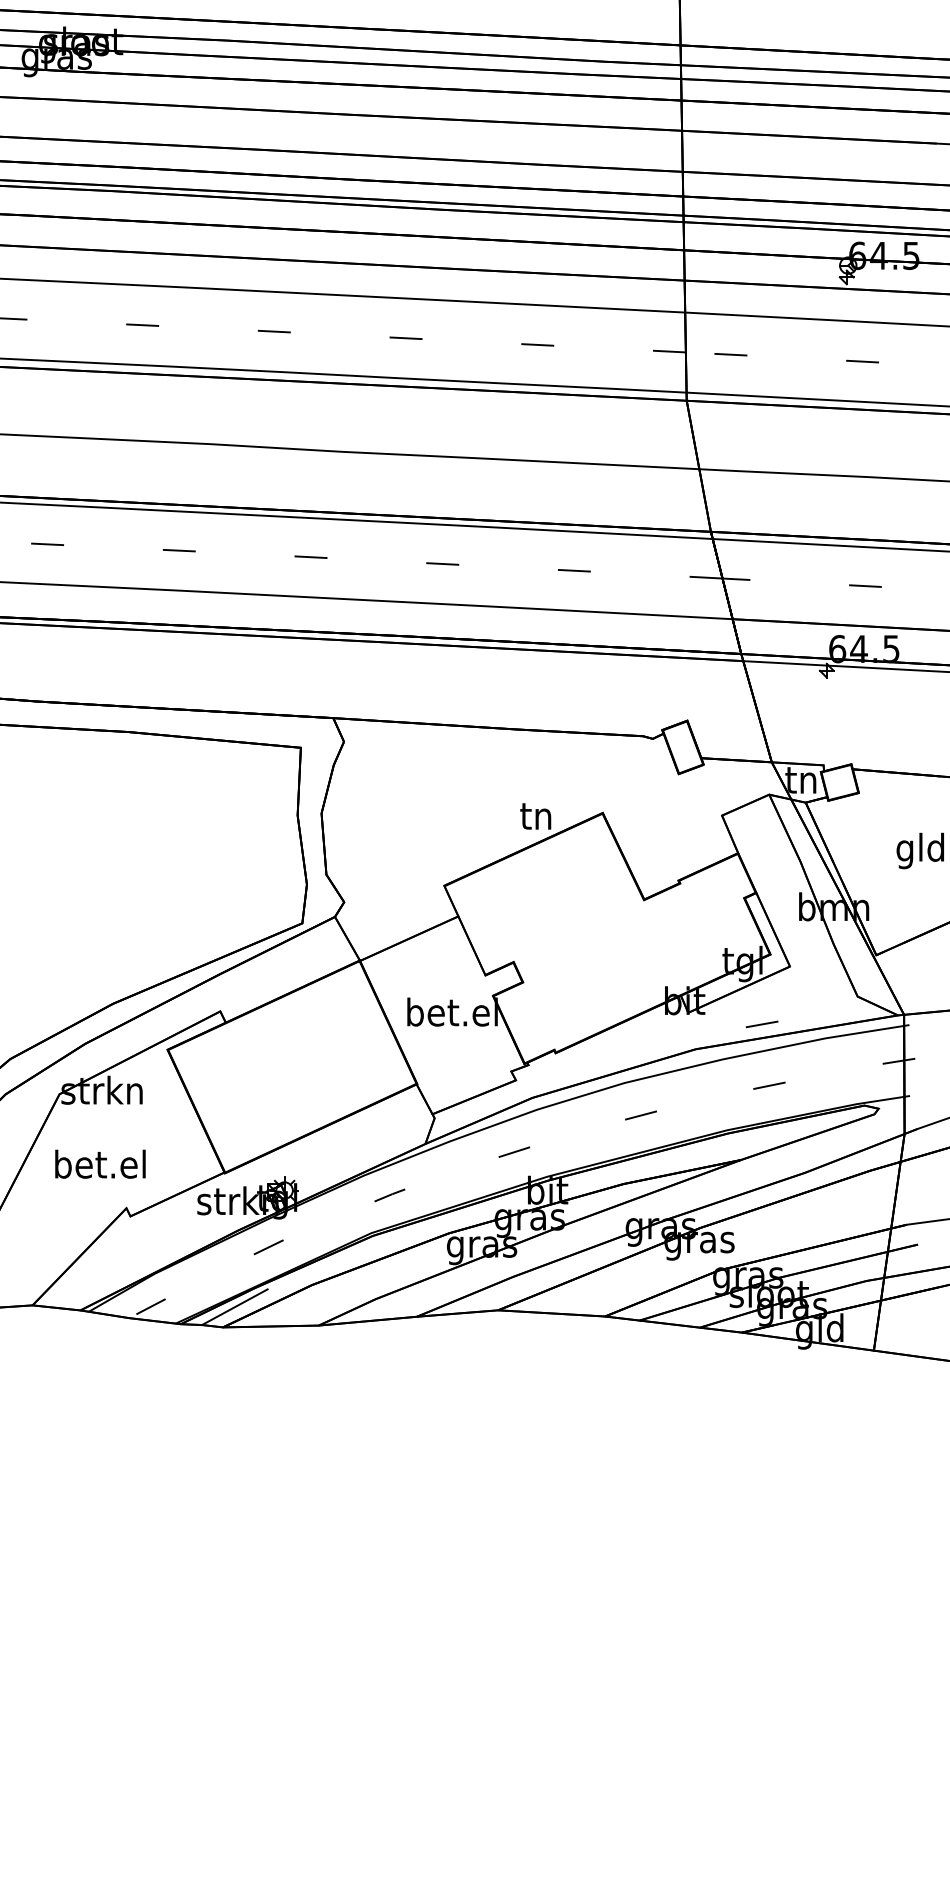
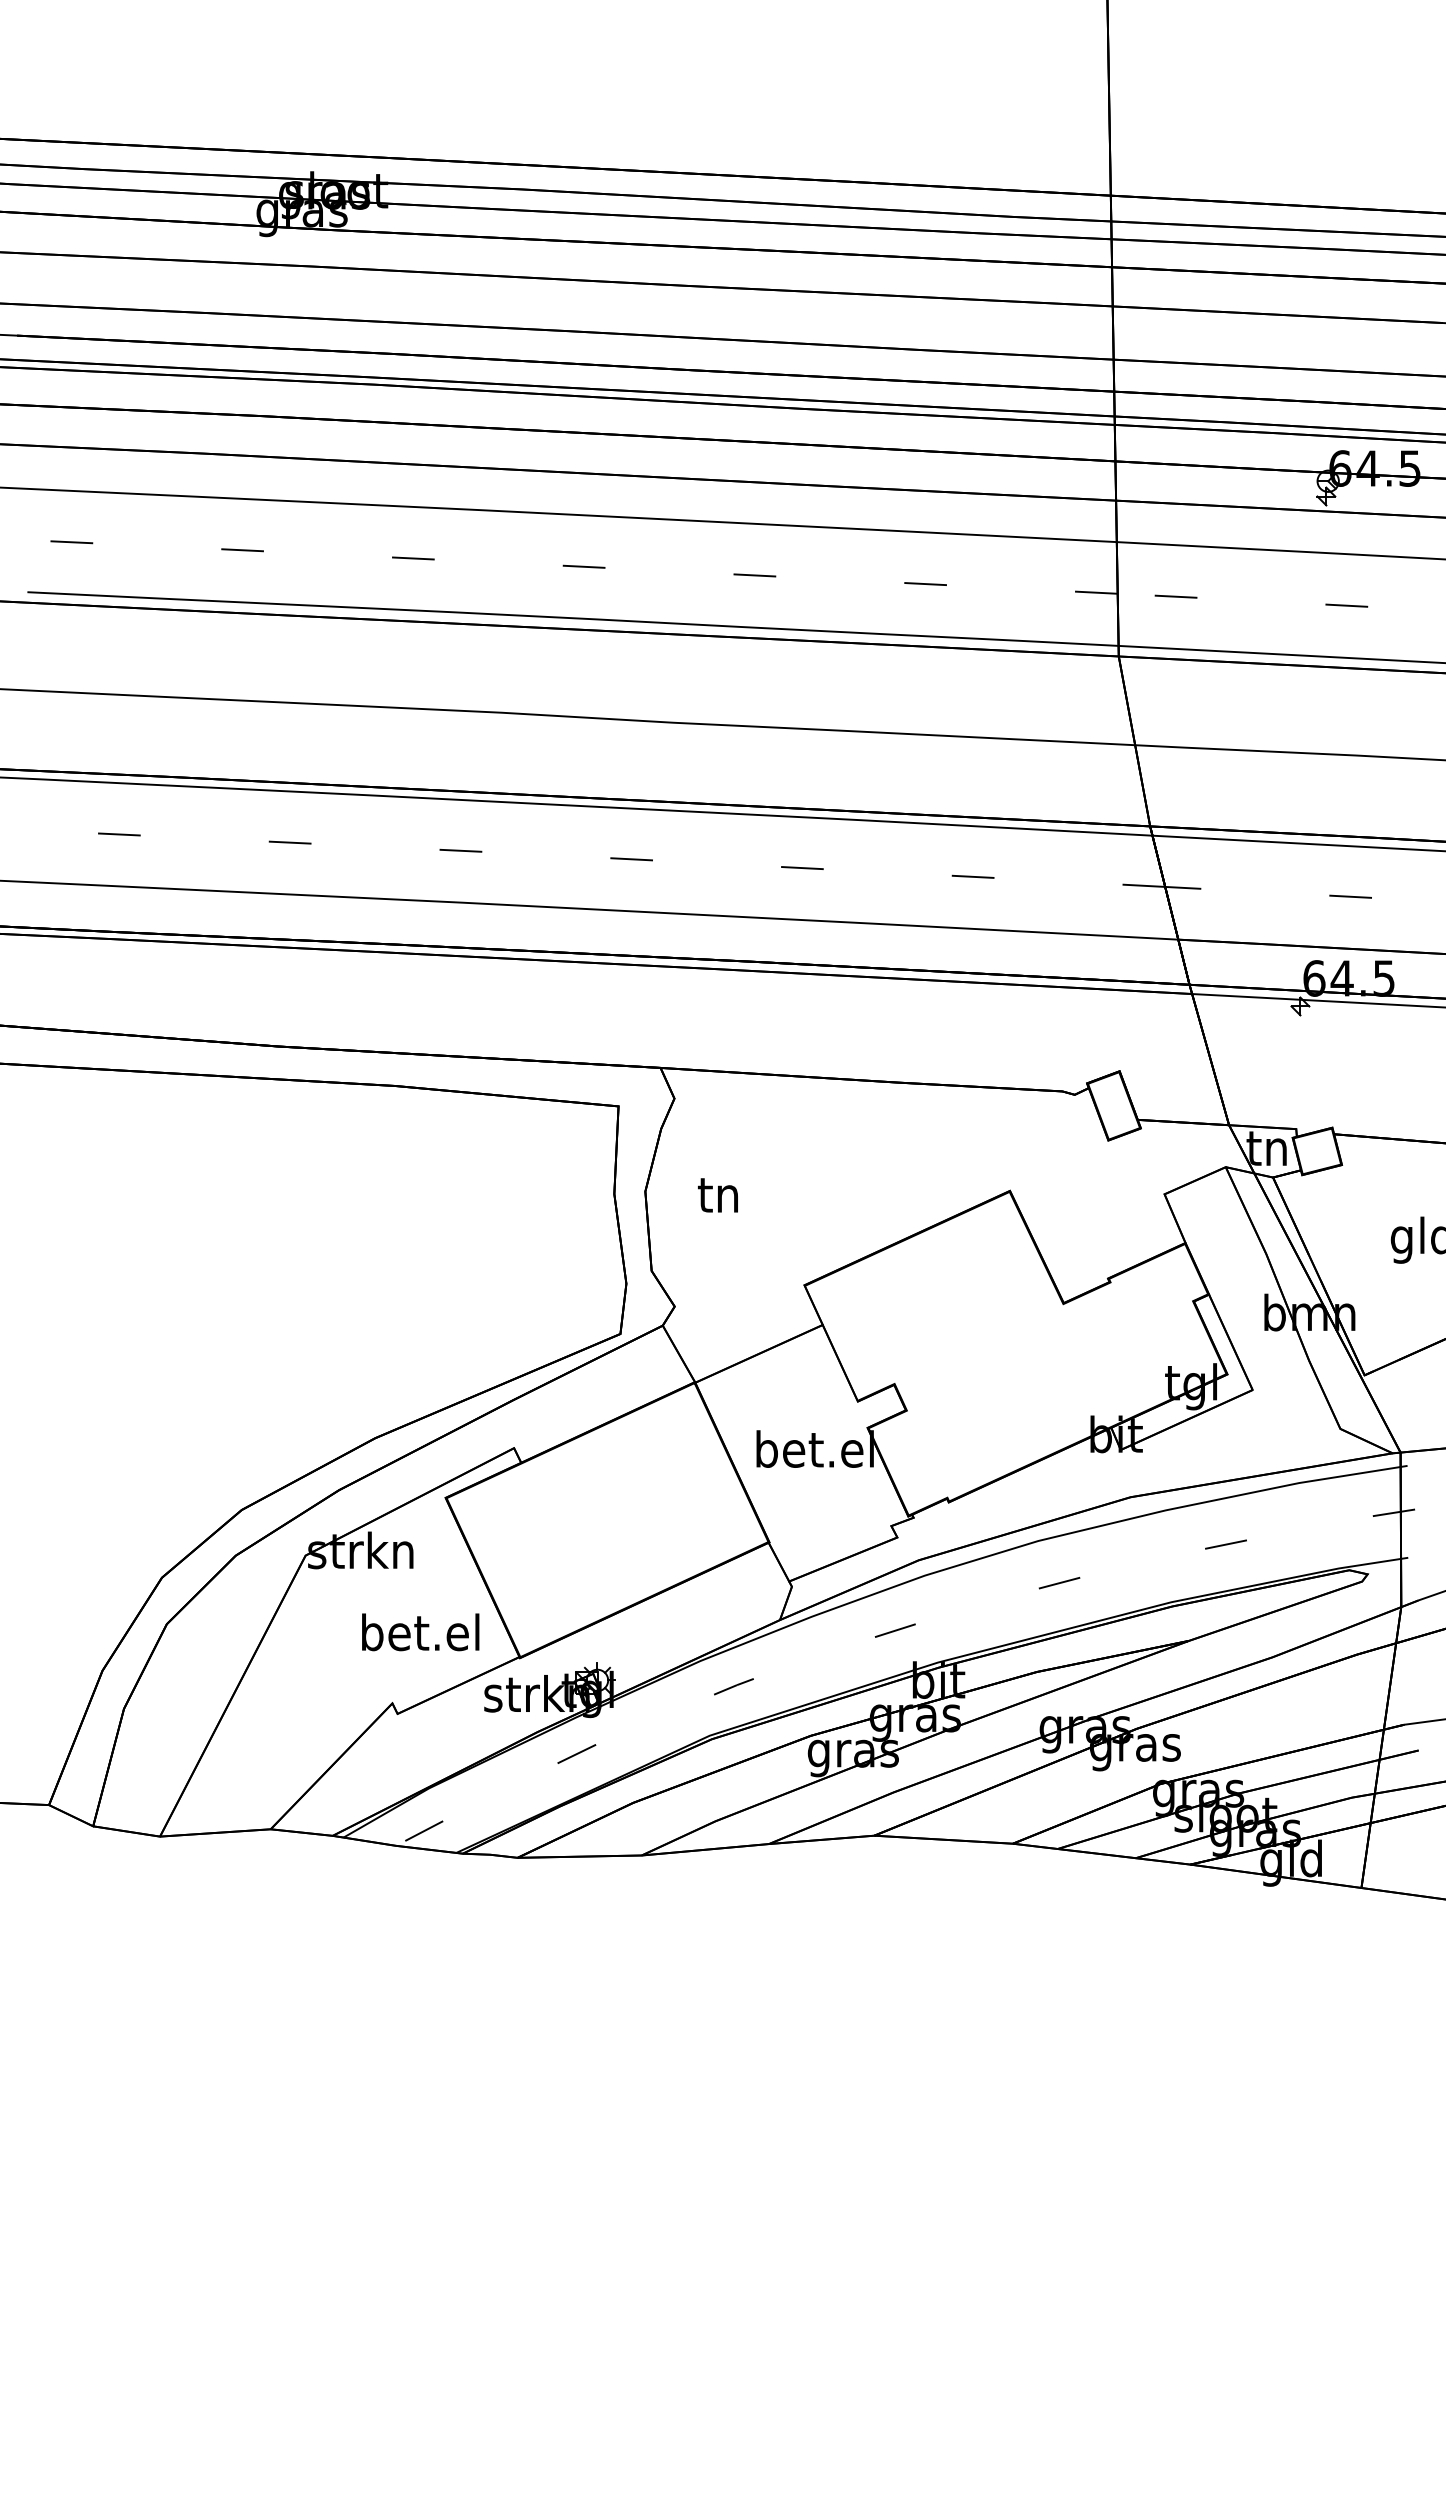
text: (535, 816) -> (717, 1195), moved
line: (762, 1024) -> (1216, 1464), removed
text: (100, 1164) -> (420, 1632), moved
line: (234, 1307) -> (532, 1831), removed

